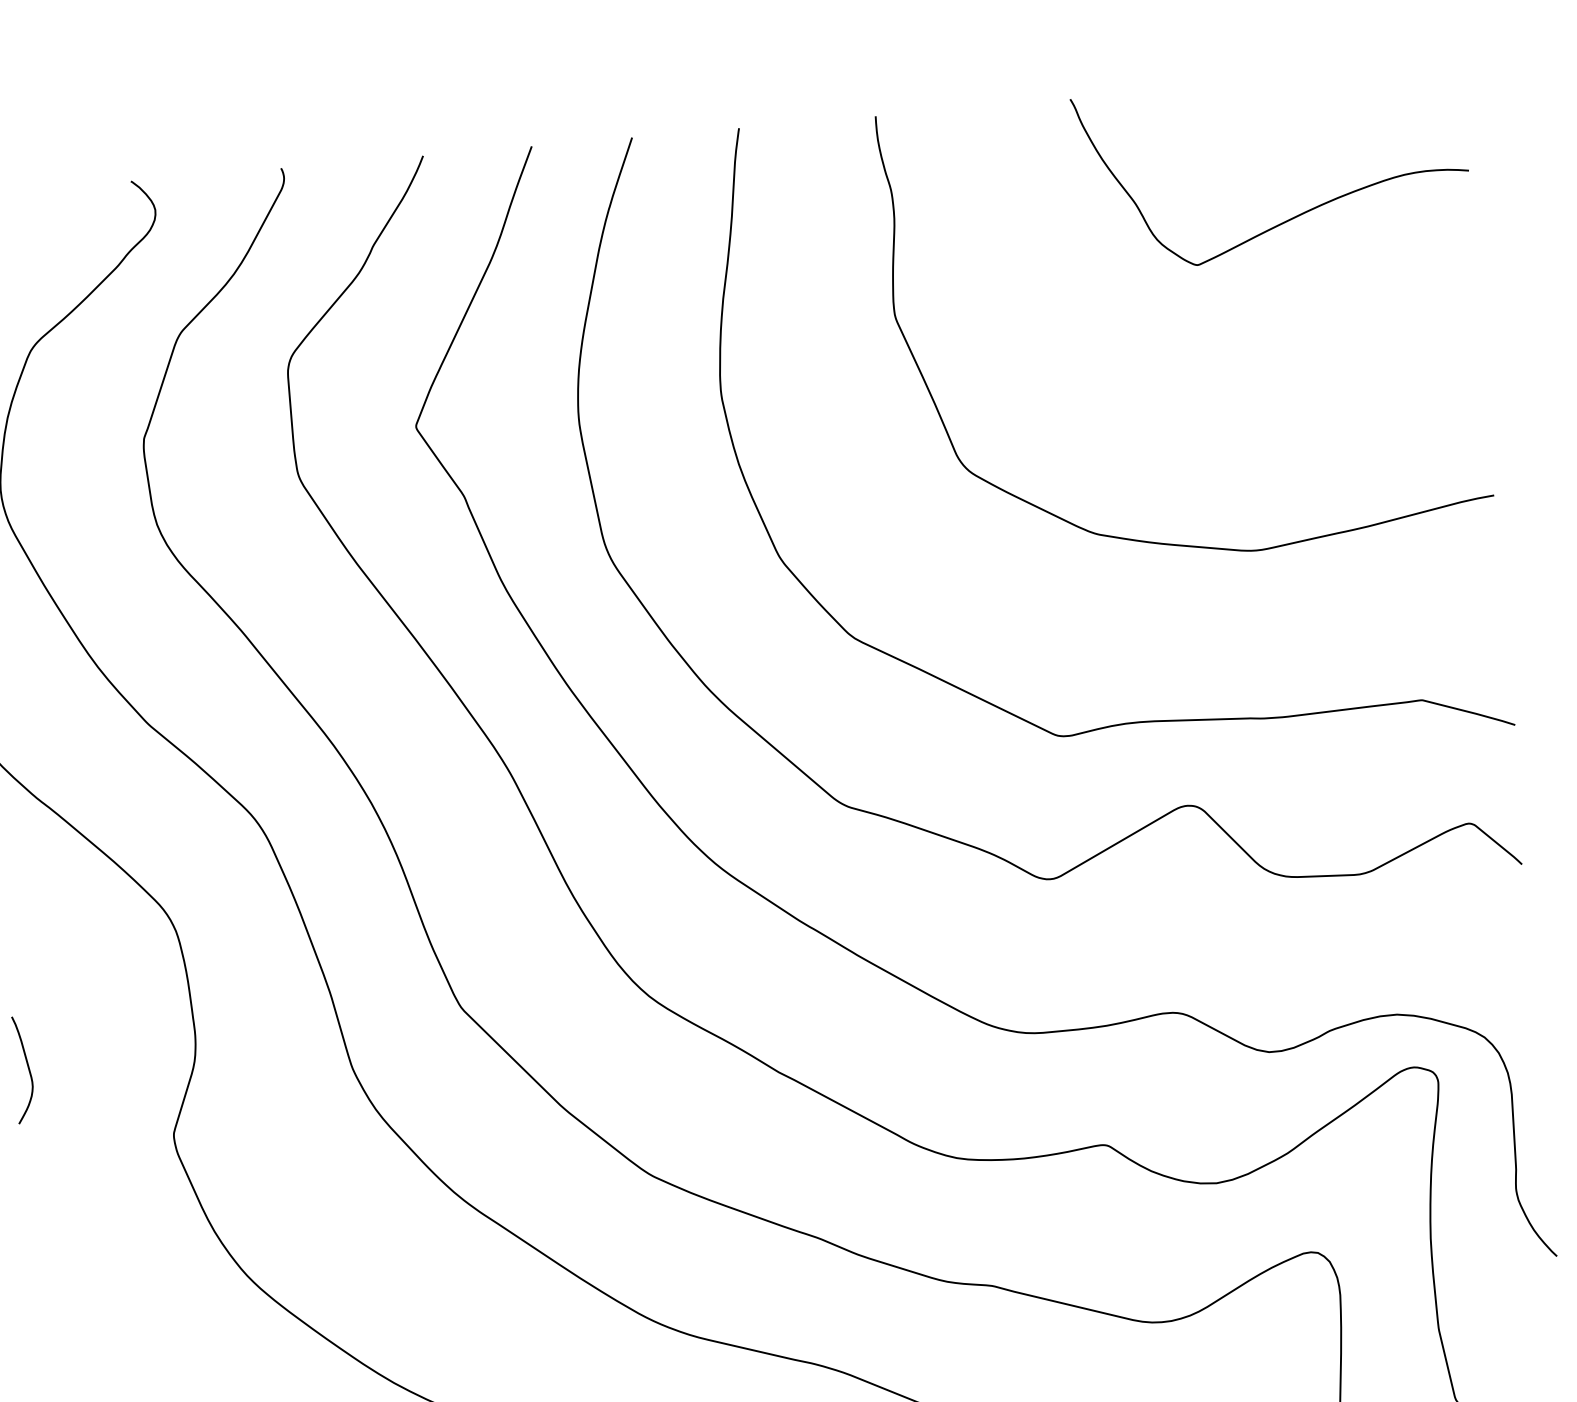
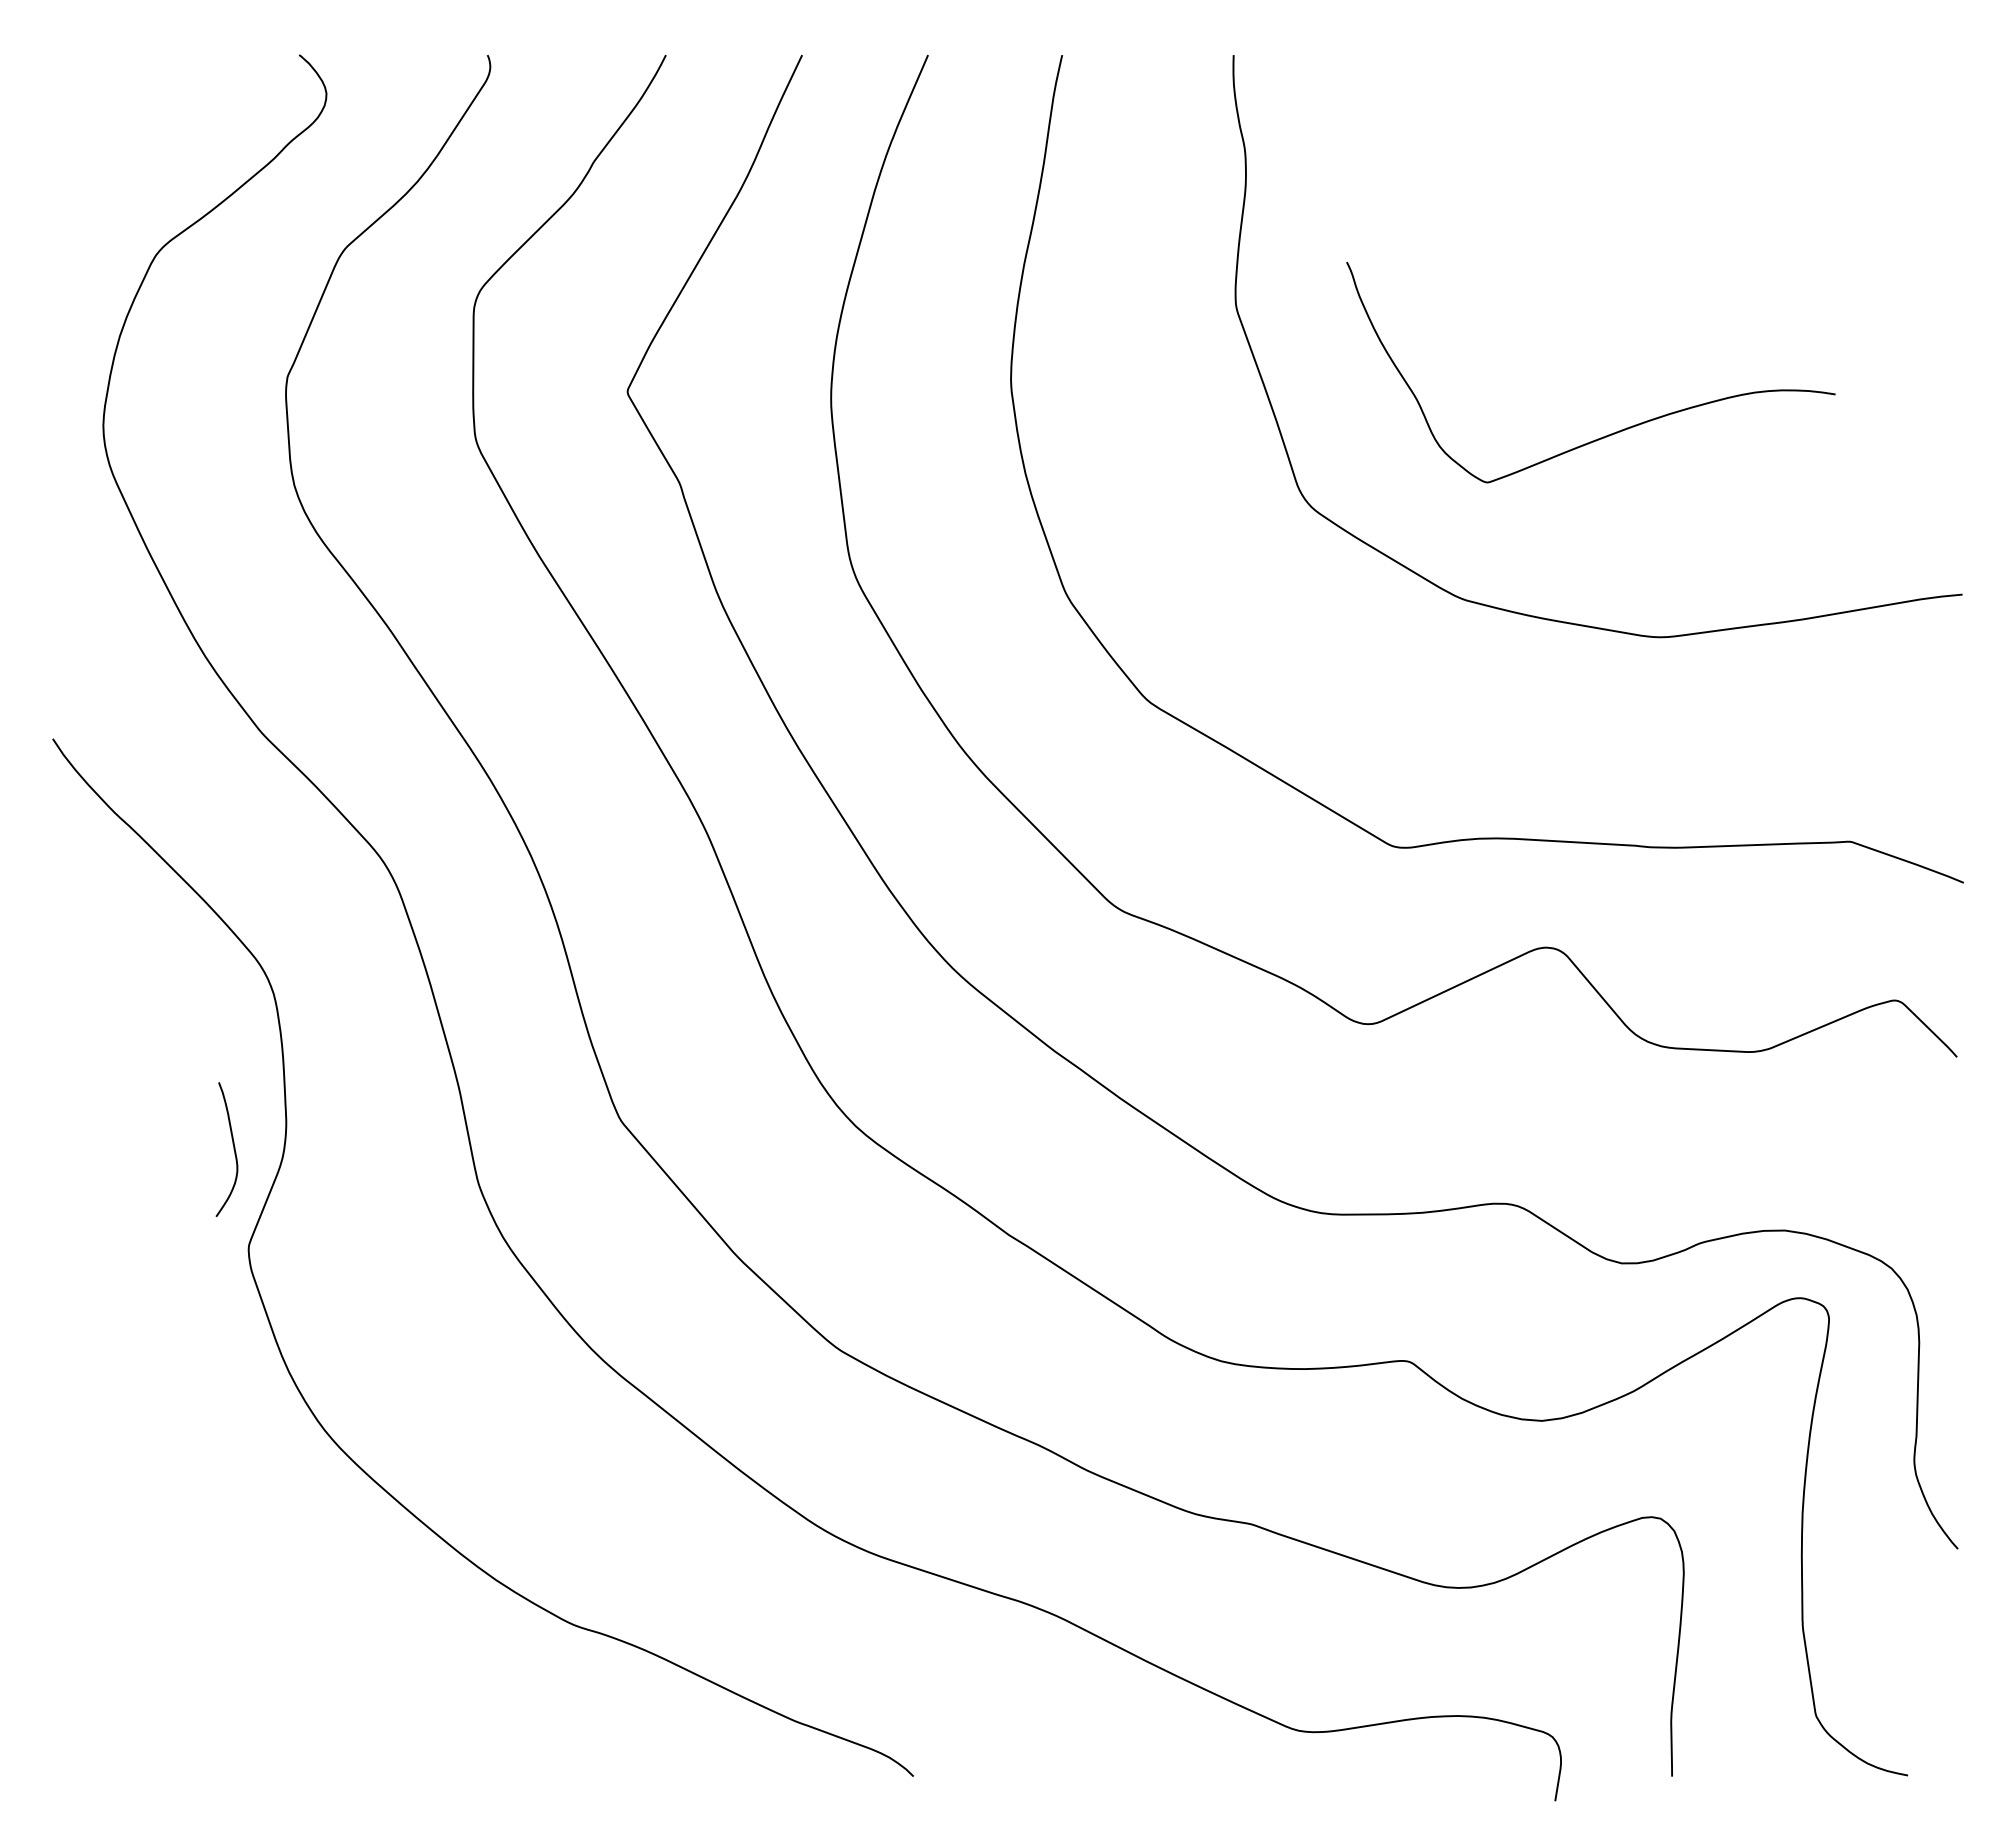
curve: (1294, 216) -> (1613, 432), moved
curve: (28, 1069) -> (233, 1149), moved

